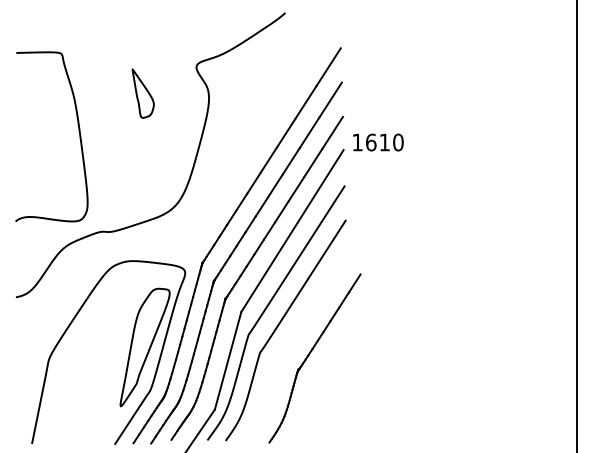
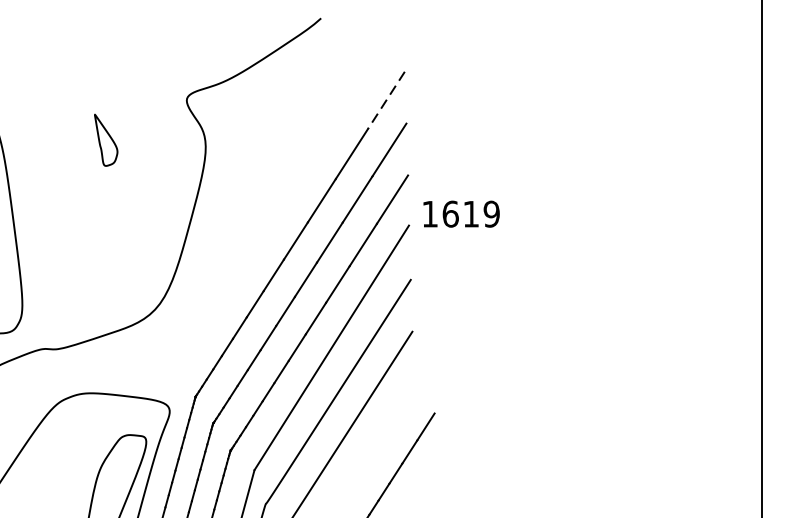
line: (328, 67) -> (386, 100), solid -> dashed
part: (142, 93) -> (105, 140), size x0.7
text: (398, 142) -> (491, 214), 1610 -> 1619

